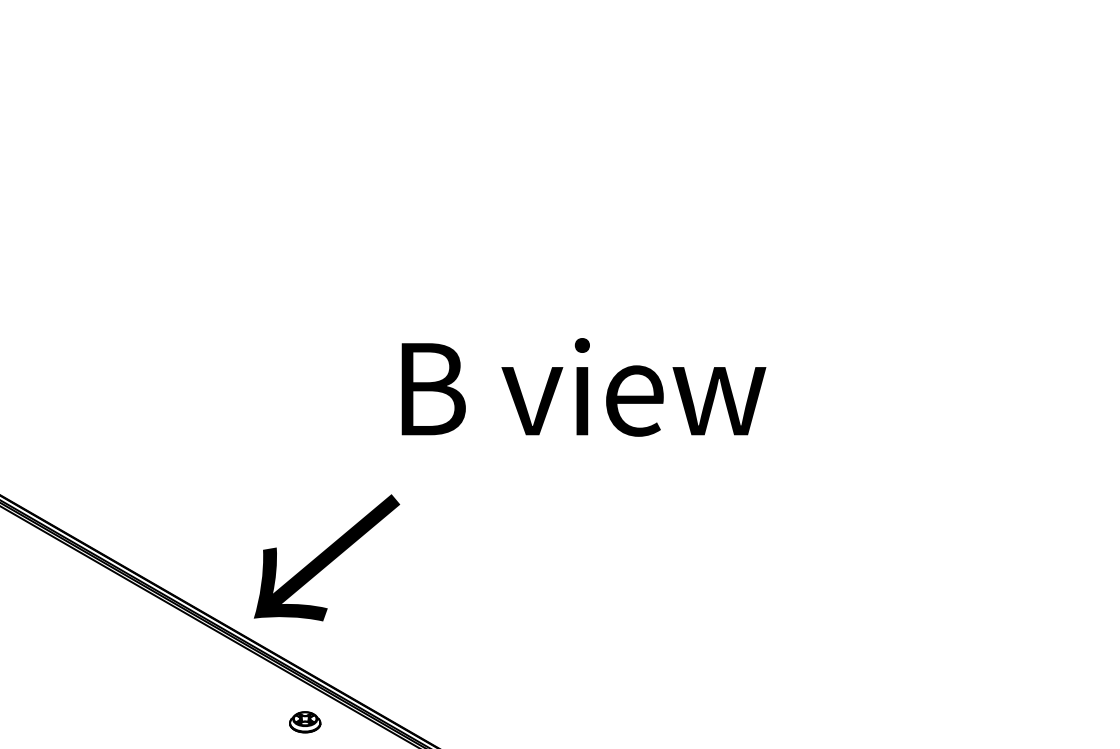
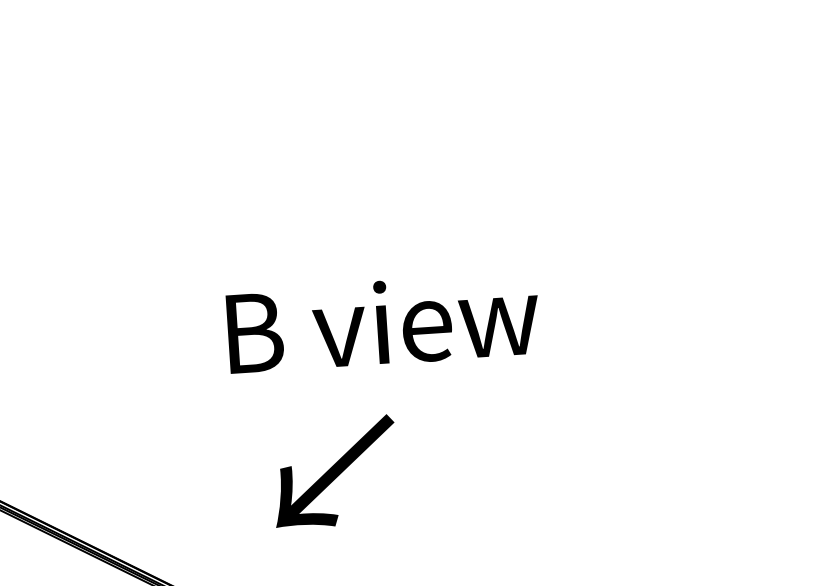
text: (326, 557) -> (334, 471), moved

